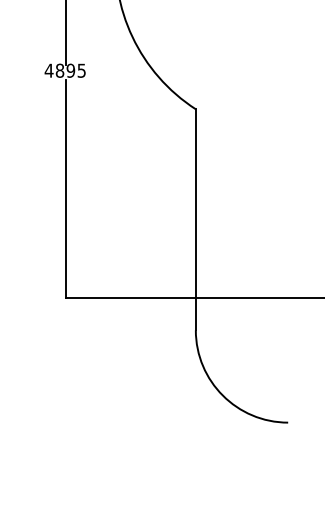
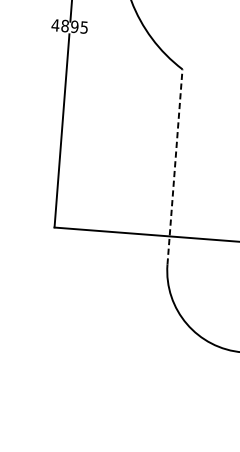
line: (195, 219) -> (174, 166), solid -> dashed

